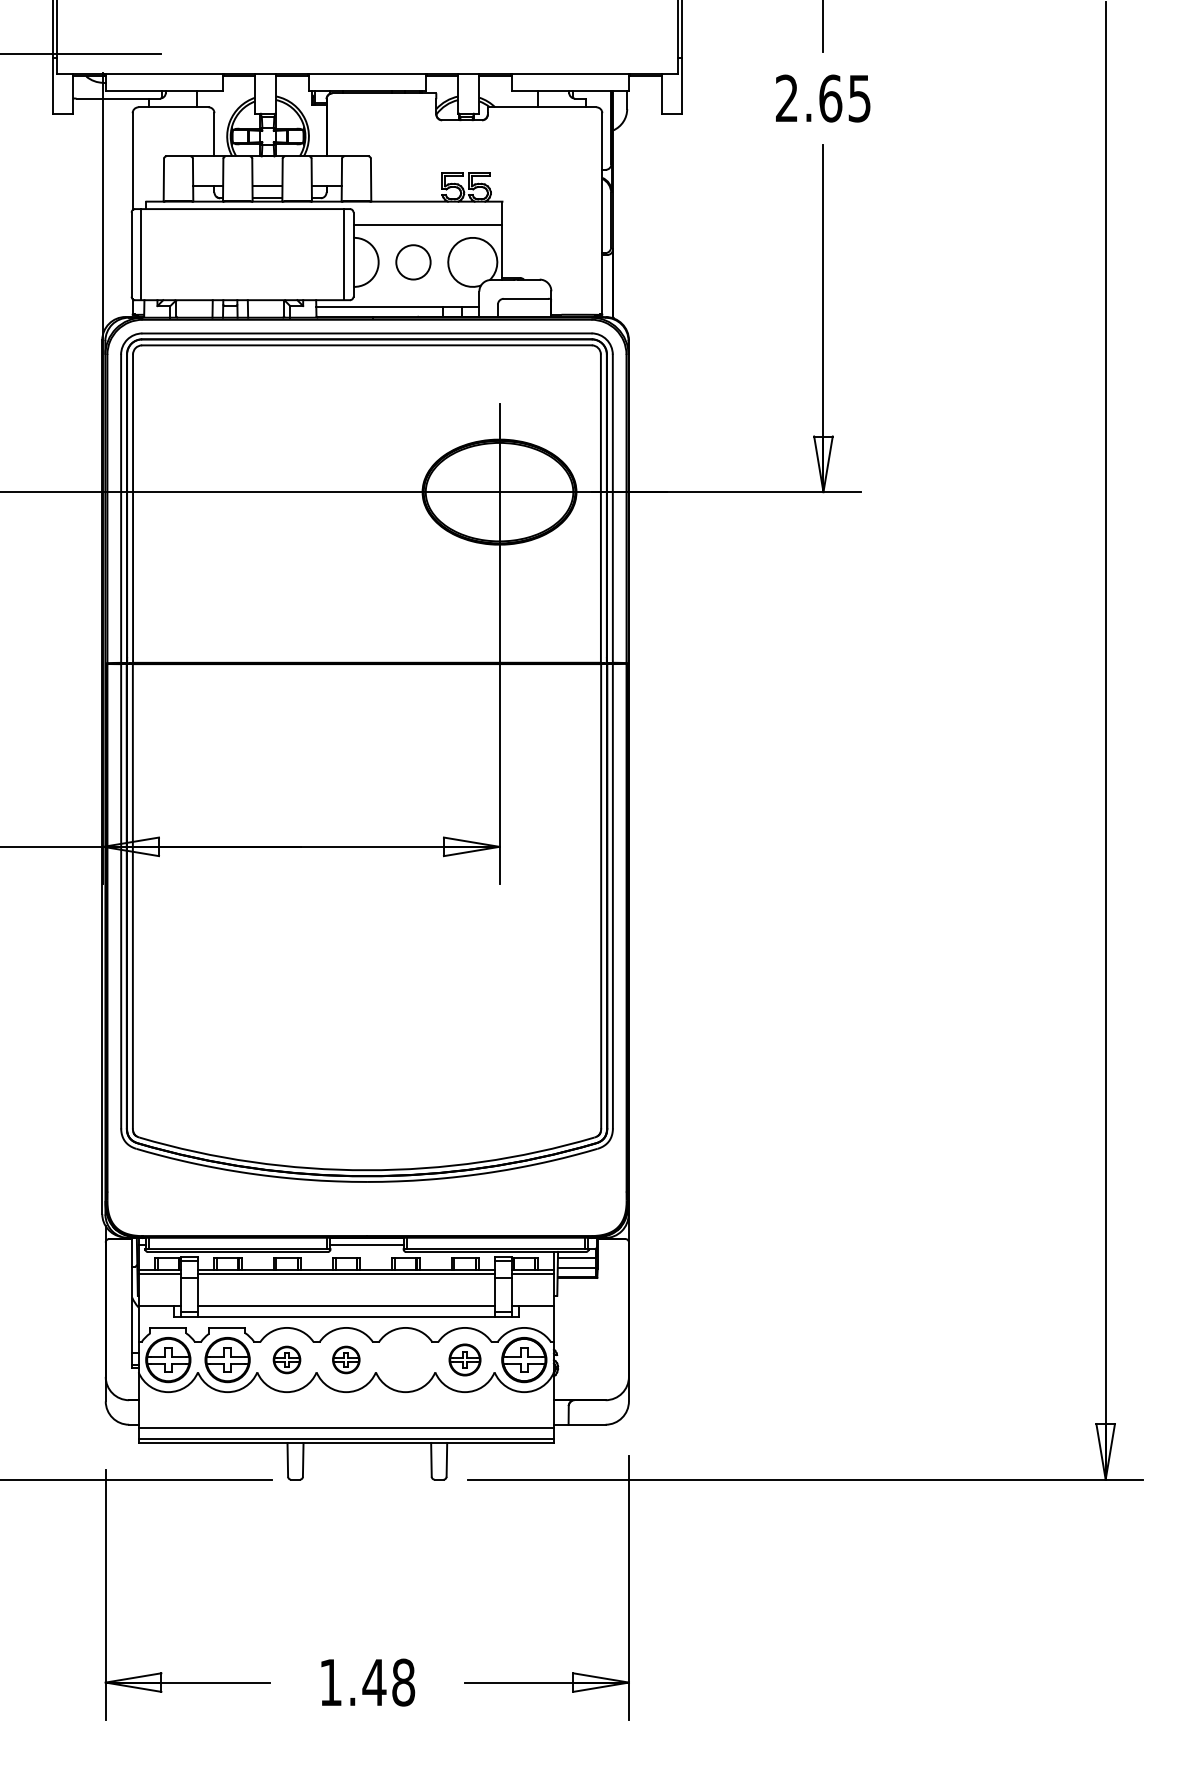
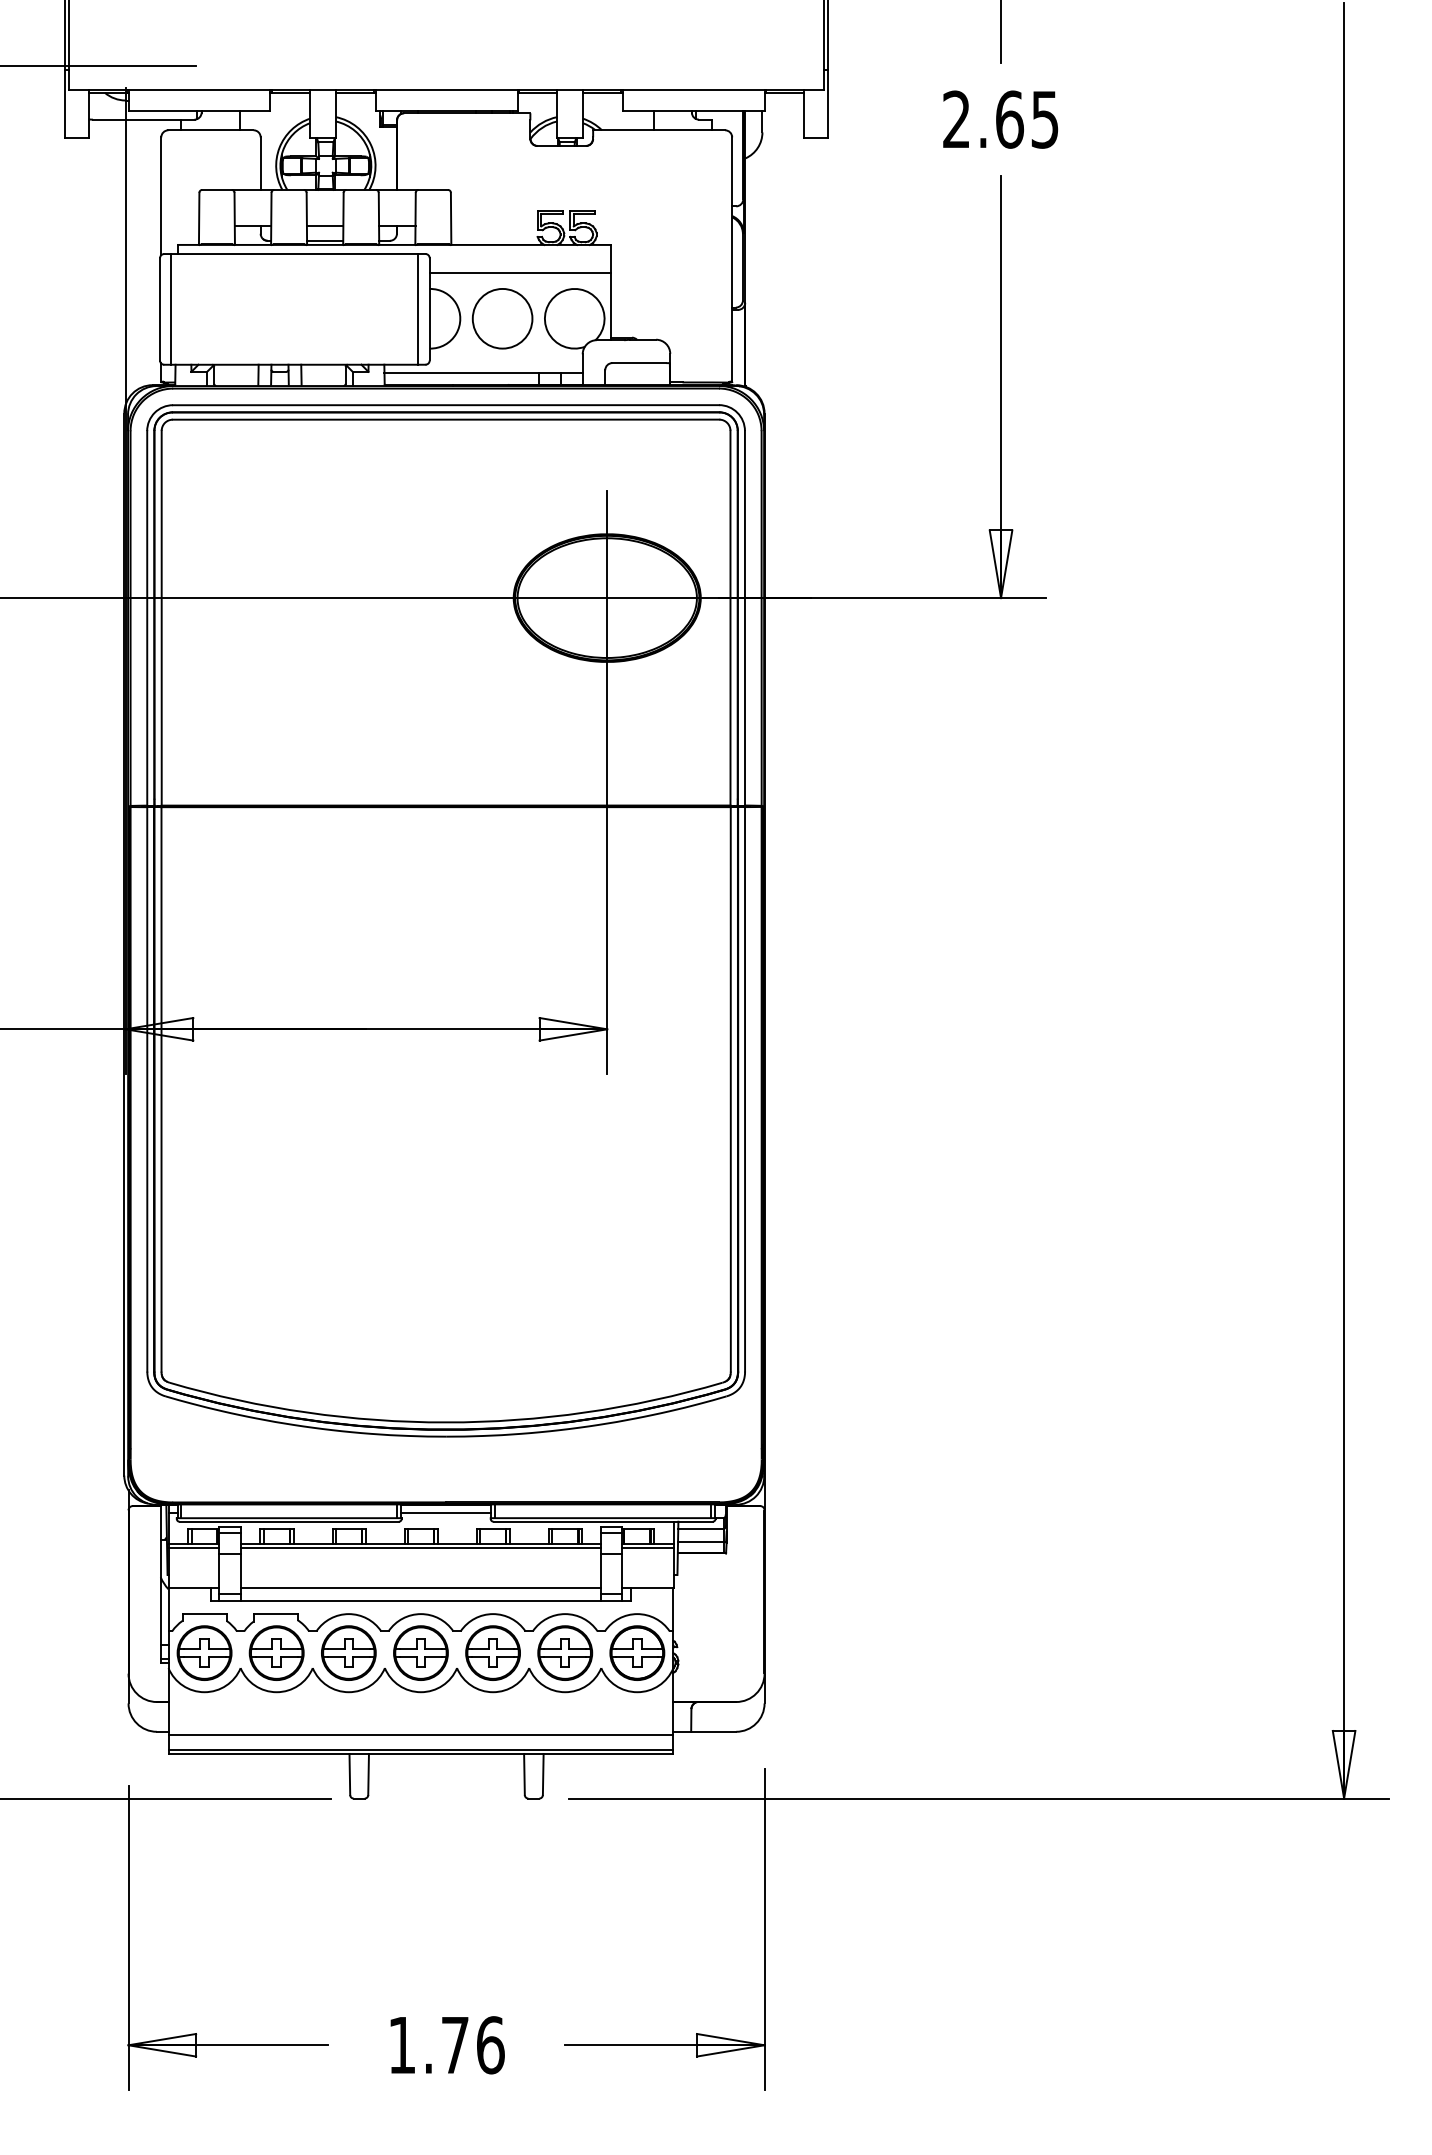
circle: (413, 262) -> (502, 318), size x1.43
part: (286, 1359) -> (348, 1652), size x1.67
part: (345, 1359) -> (420, 1652), size x1.67
part: (405, 1359) -> (492, 1652), added
part: (465, 1359) -> (565, 1652), size x1.43
text: (388, 1682) -> (472, 2045), 1.48 -> 1.76

